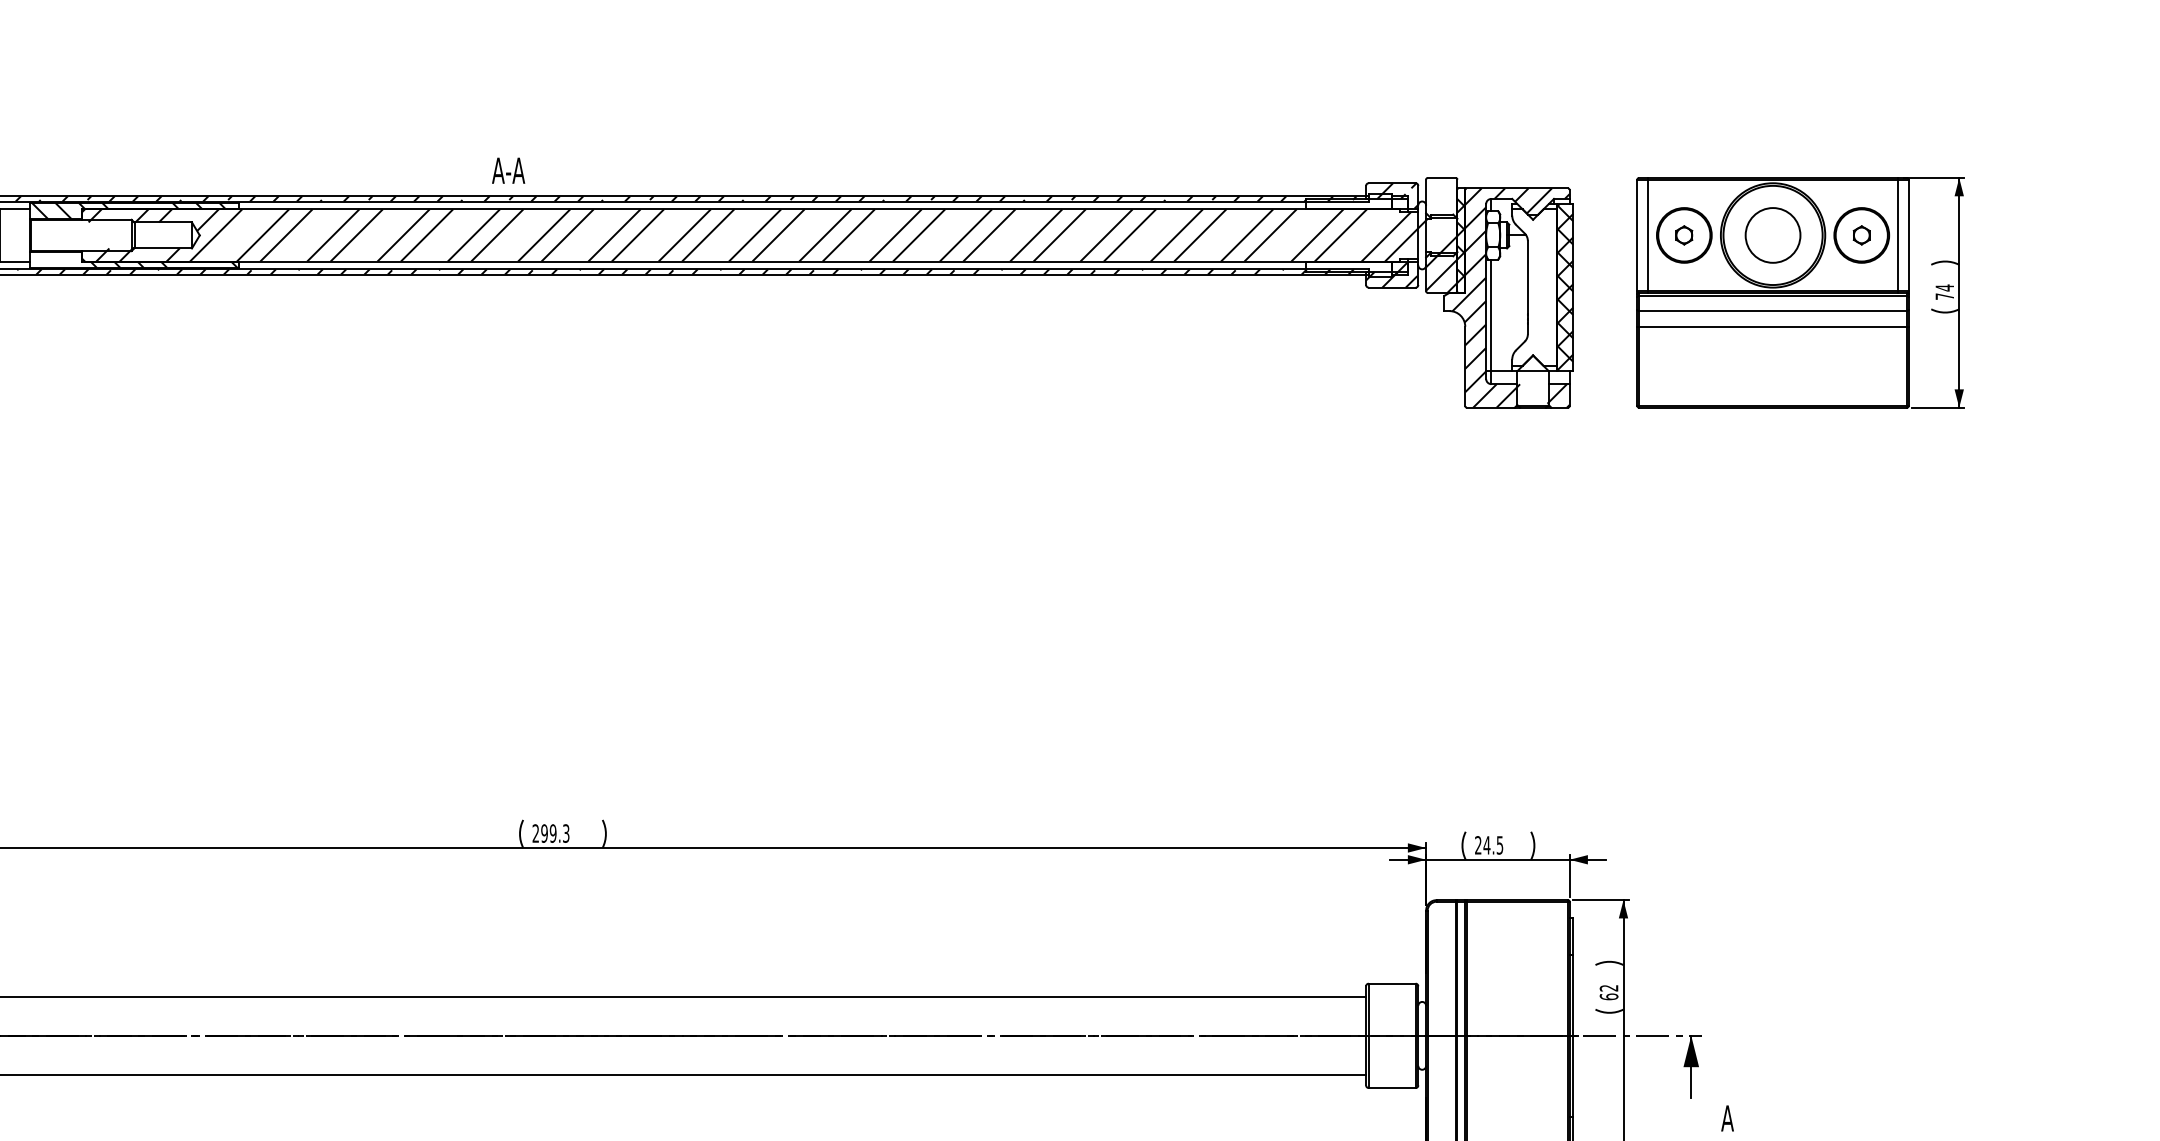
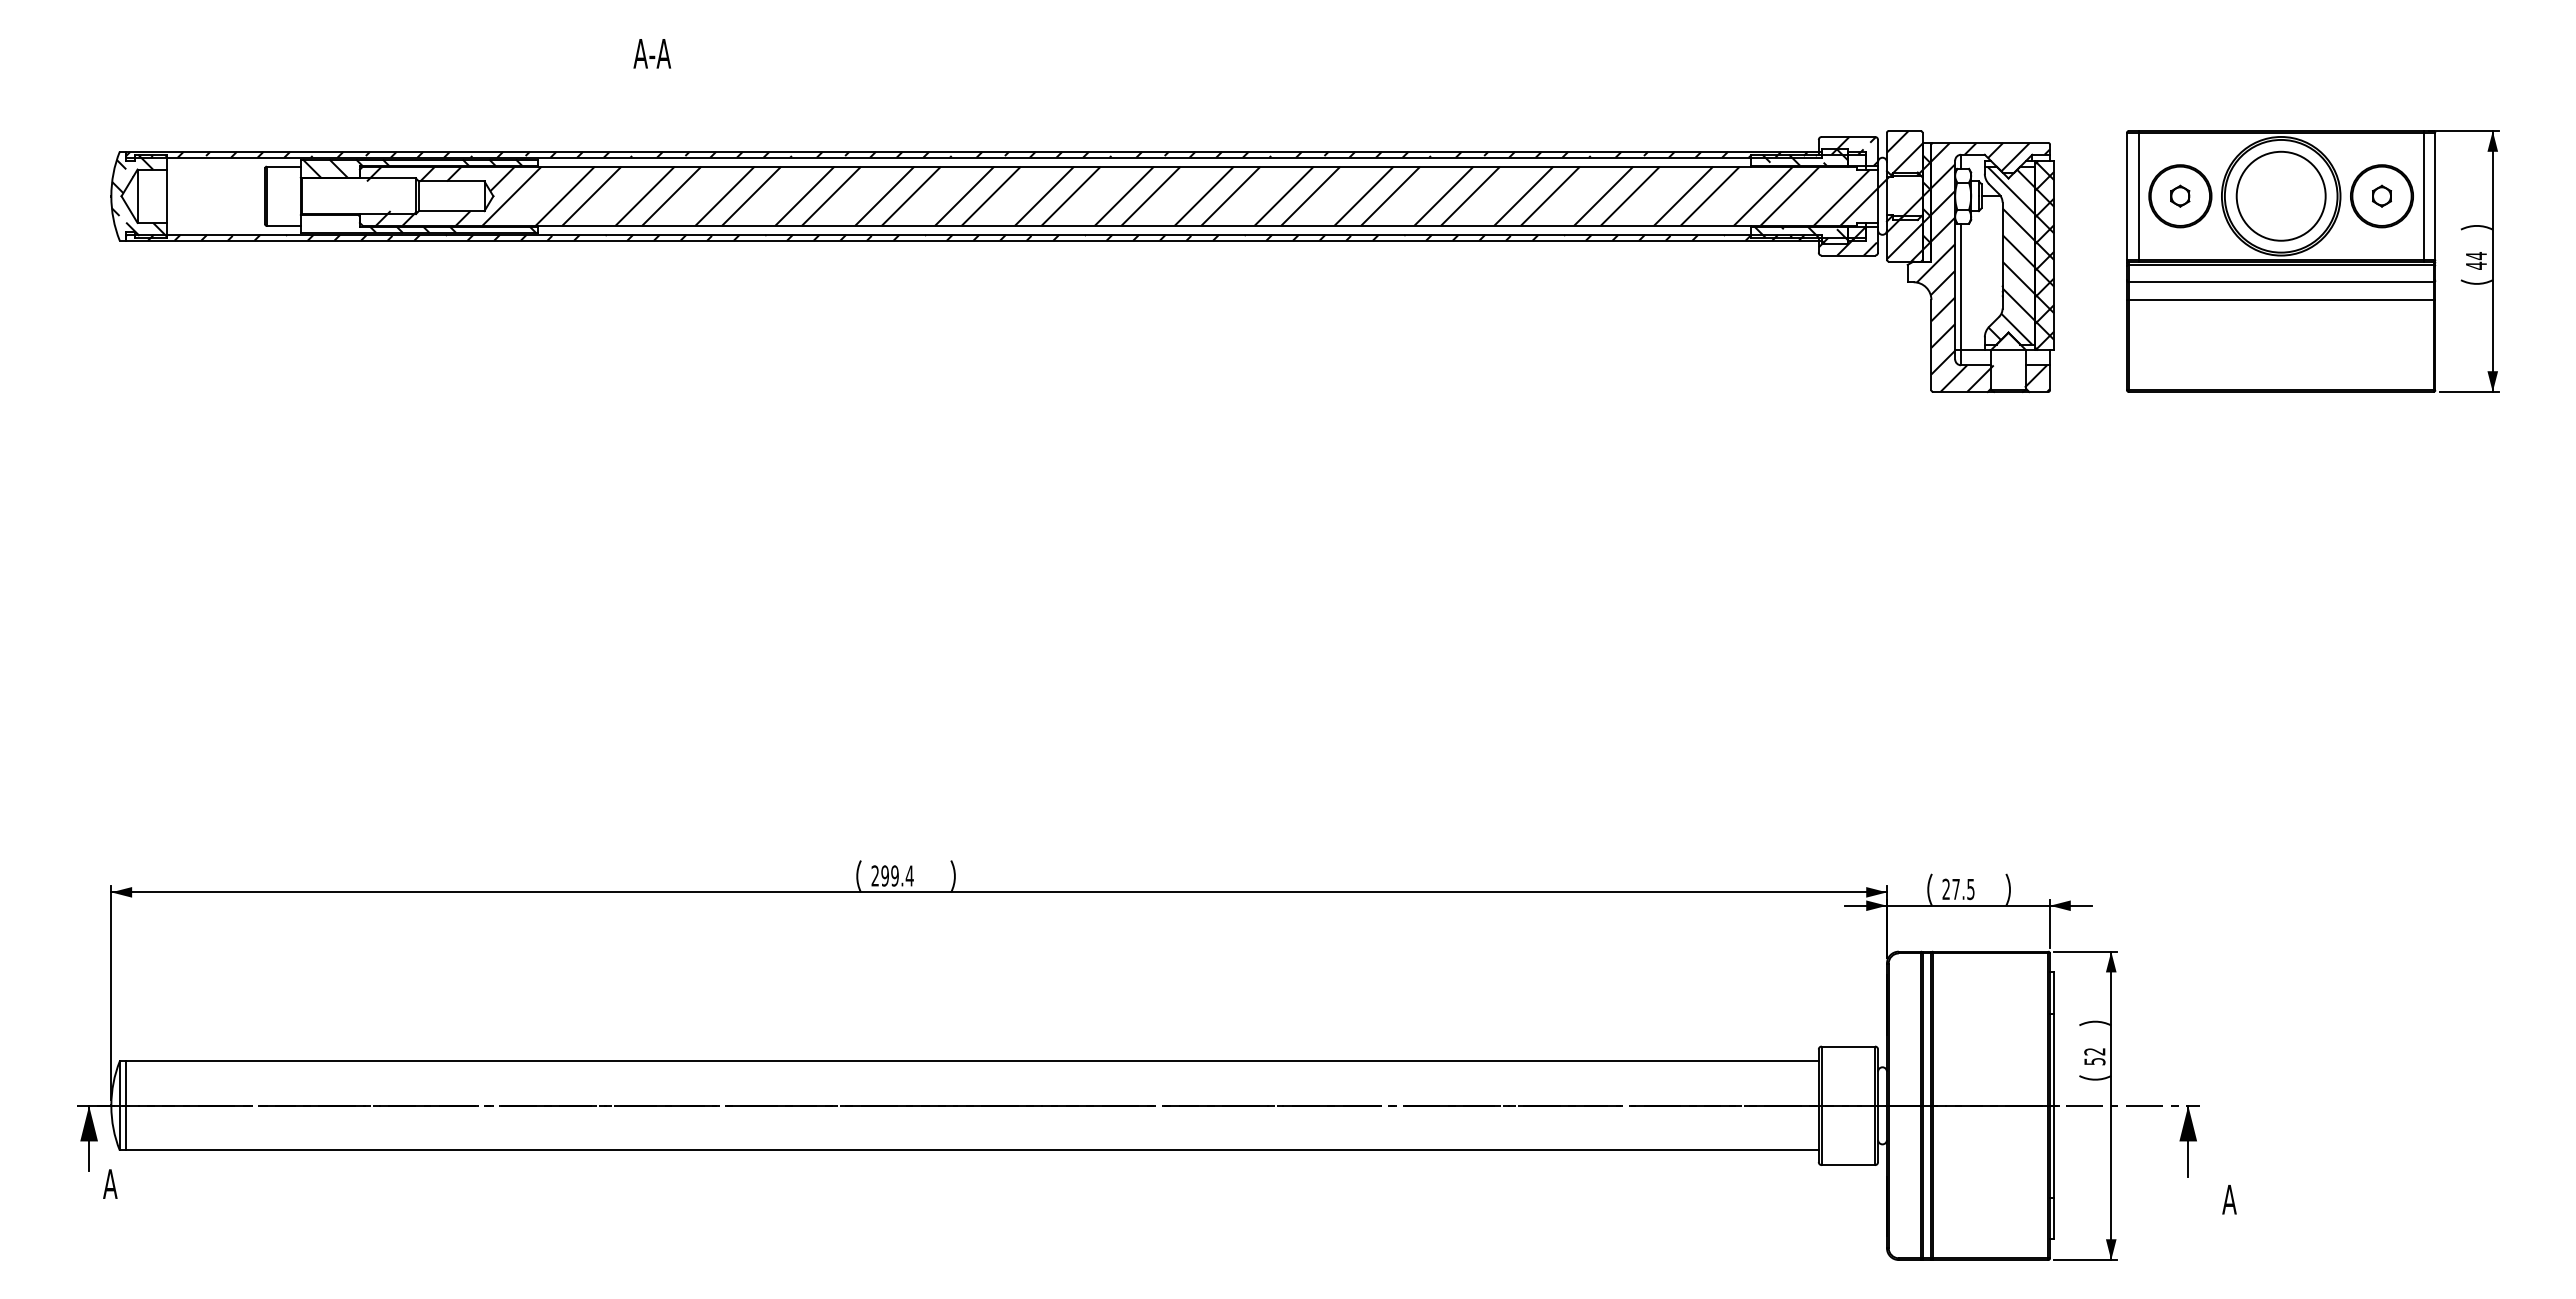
text: (508, 170) -> (652, 53), moved
hatch: (1441, 197) -> (1904, 153), added
hatch: (1354, 200) -> (1805, 156), added
circle: (1772, 234) -> (2280, 195), size x1.43
hatch: (1350, 269) -> (1801, 234), added
hatch: (1535, 287) -> (2011, 255), added
text: (1944, 296) -> (2476, 265), 74 -> 44
text: (565, 833) -> (909, 875), 299.3 -> 299.4
text: (1487, 845) -> (1956, 889), 24.5 -> 27.5
text: (1608, 996) -> (2094, 1061), 62 -> 52

